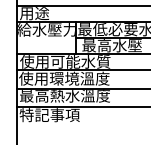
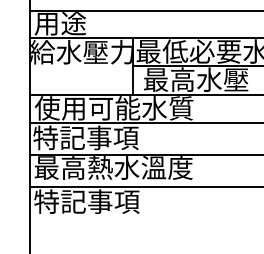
text: (64, 78) -> (112, 137), 使用環境溫度 -> 特記事項

